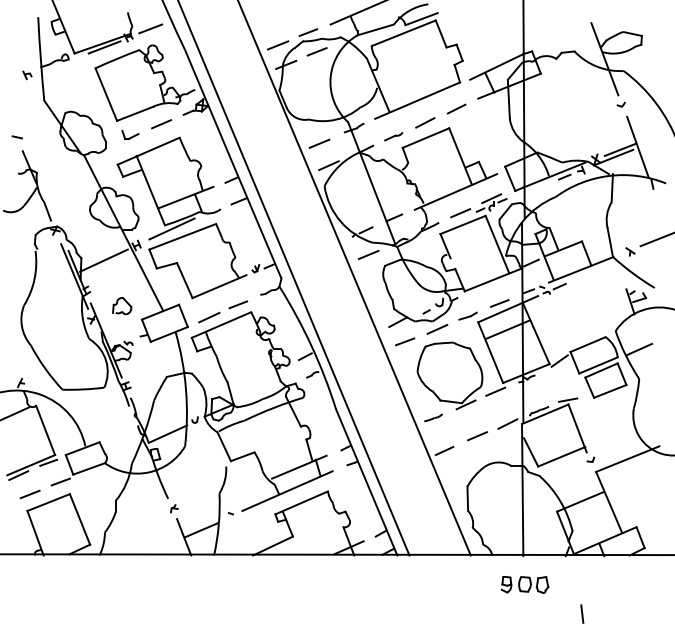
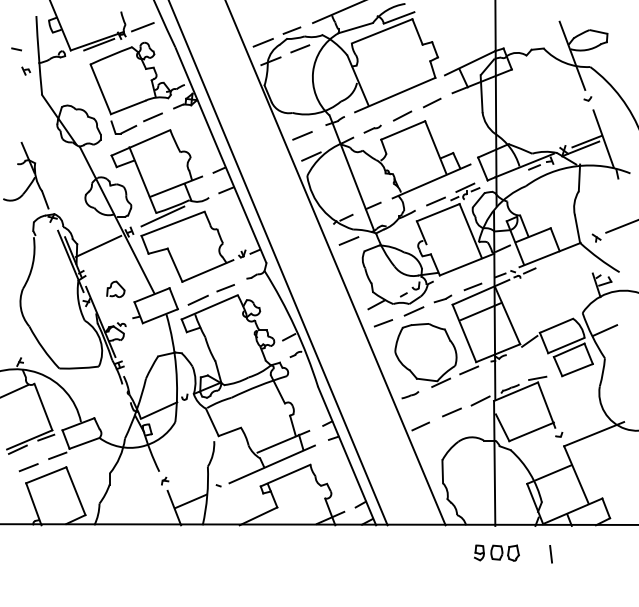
part: (130, 134) -> (123, 127), size x1.6
line: (16, 137) -> (15, 49), moved
line: (582, 613) -> (551, 553), moved

